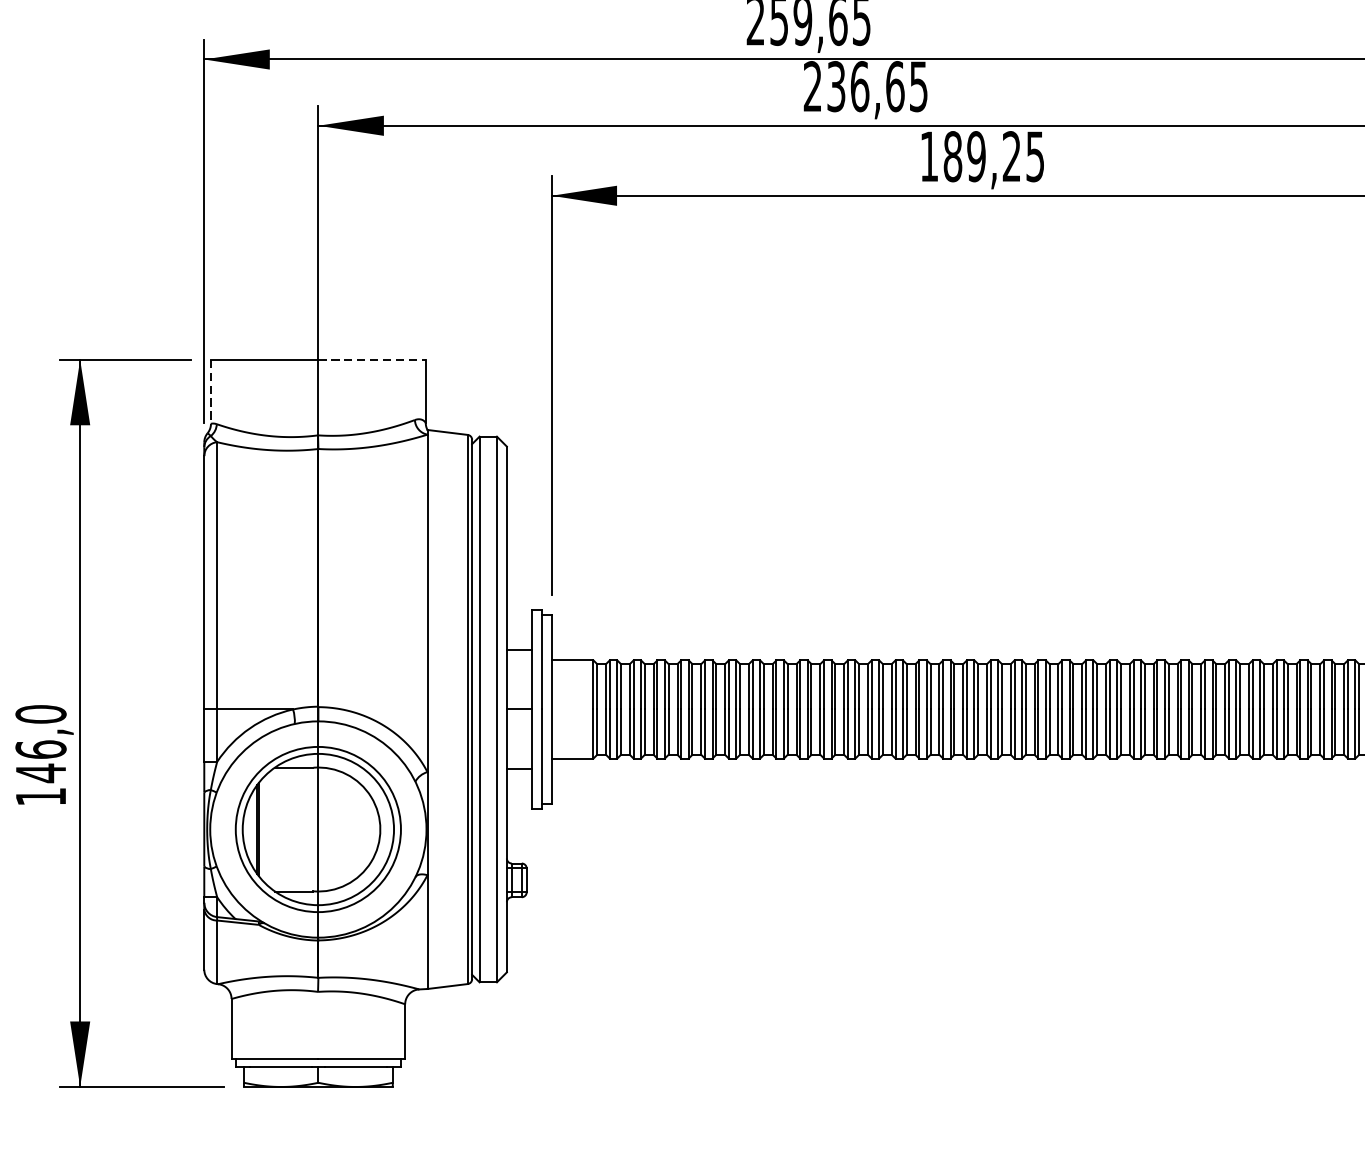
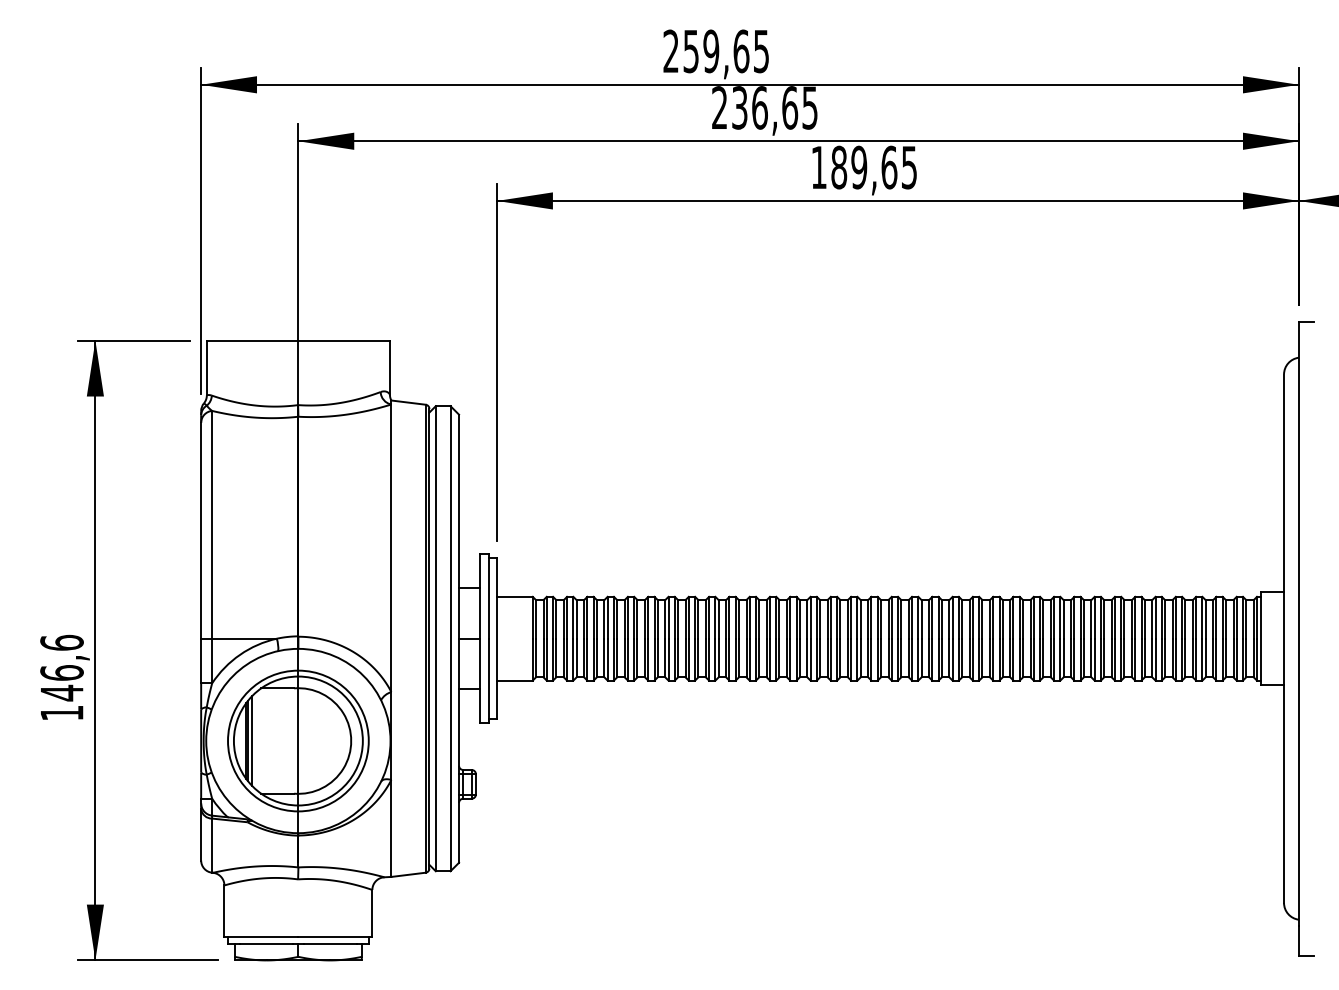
text: (1011, 156) -> (889, 167), 189,25 -> 189,65
line: (372, 359) -> (344, 340), dashed -> solid
line: (210, 392) -> (206, 368), dashed -> solid
text: (40, 713) -> (61, 642), 146,0 -> 146,6
line: (263, 828) -> (251, 740), added

